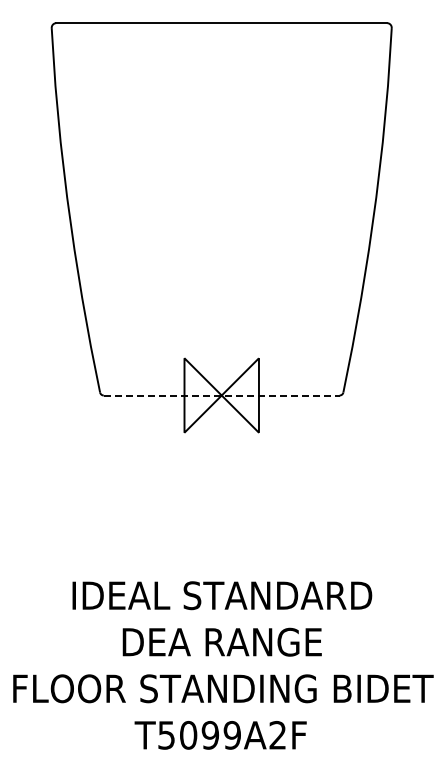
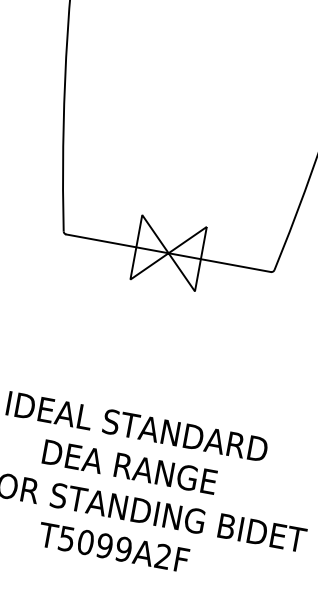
line: (221, 395) -> (168, 253), dashed -> solid

